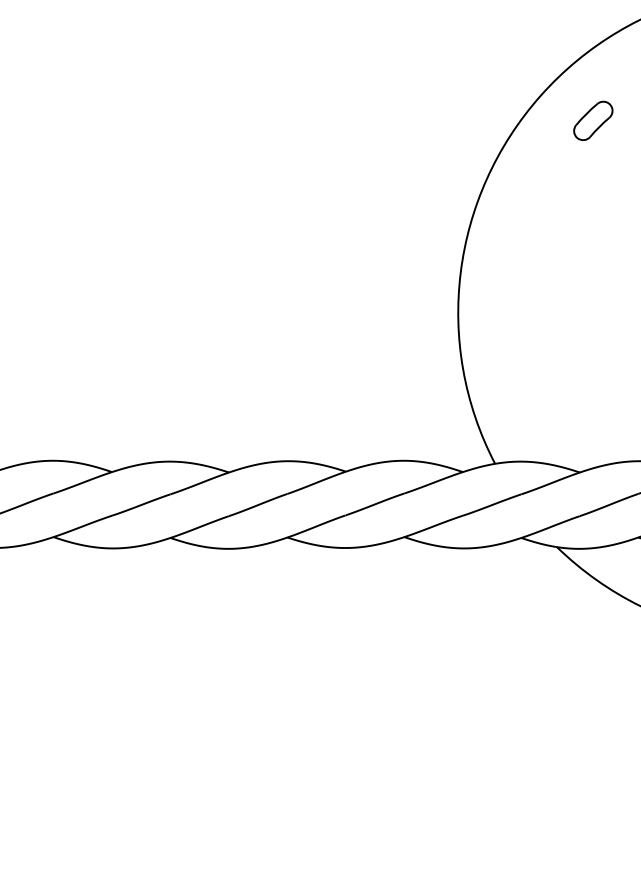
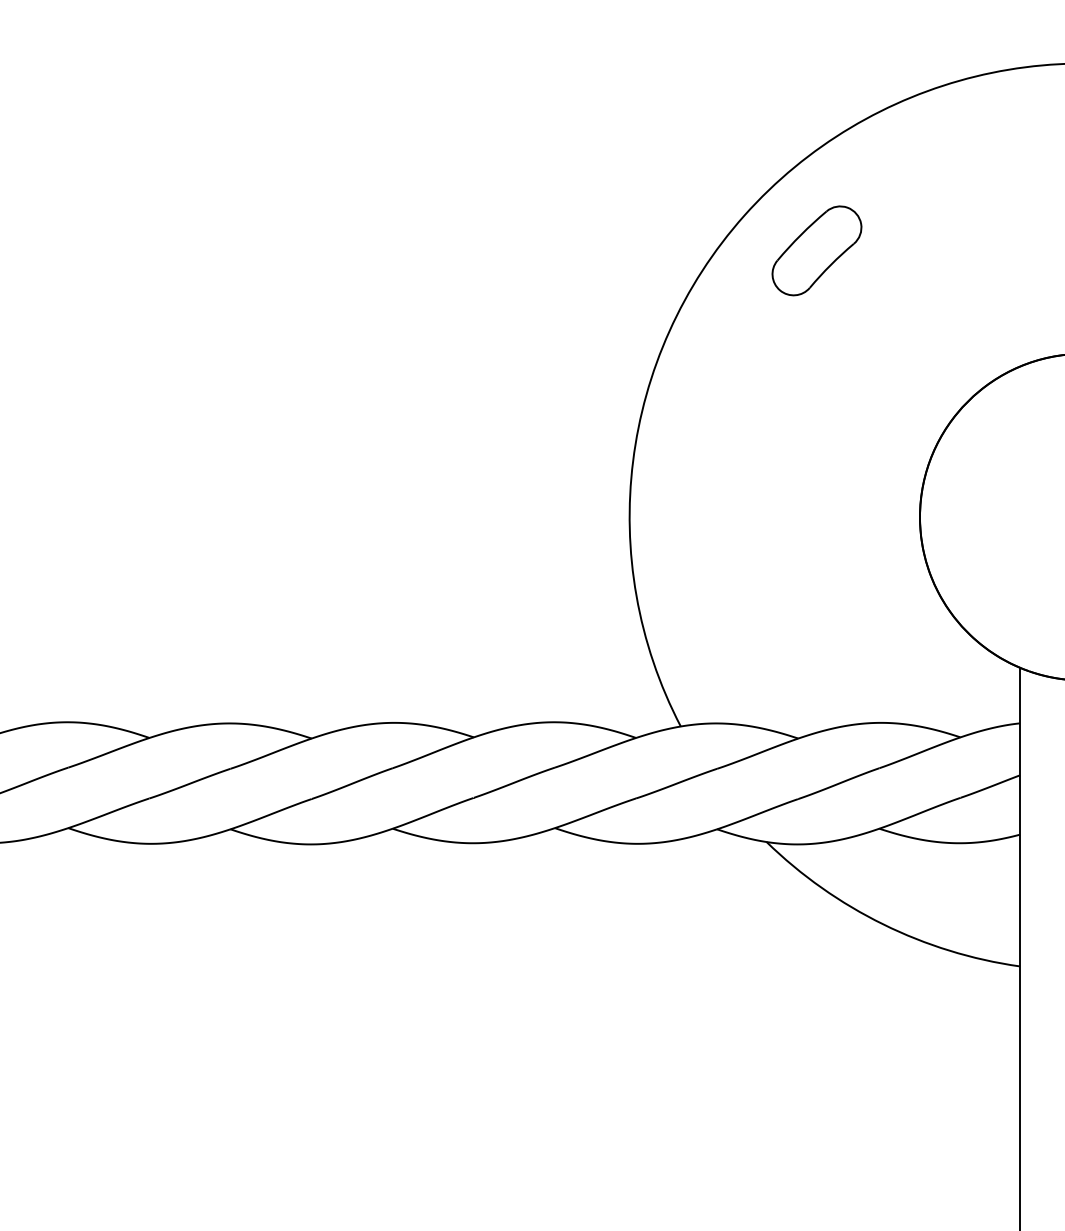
part: (592, 120) -> (816, 250), size x1.67

